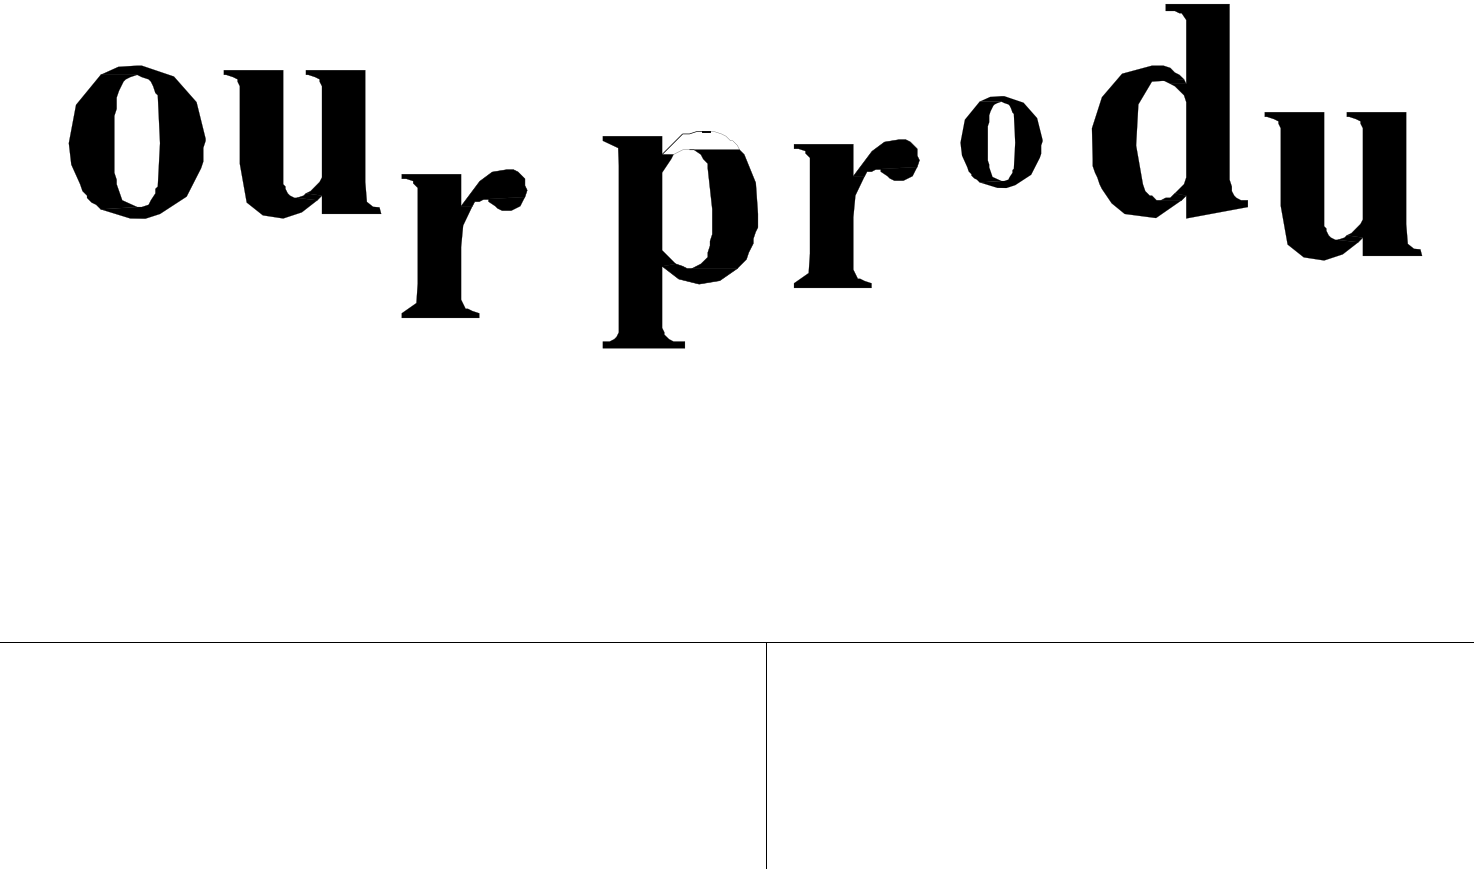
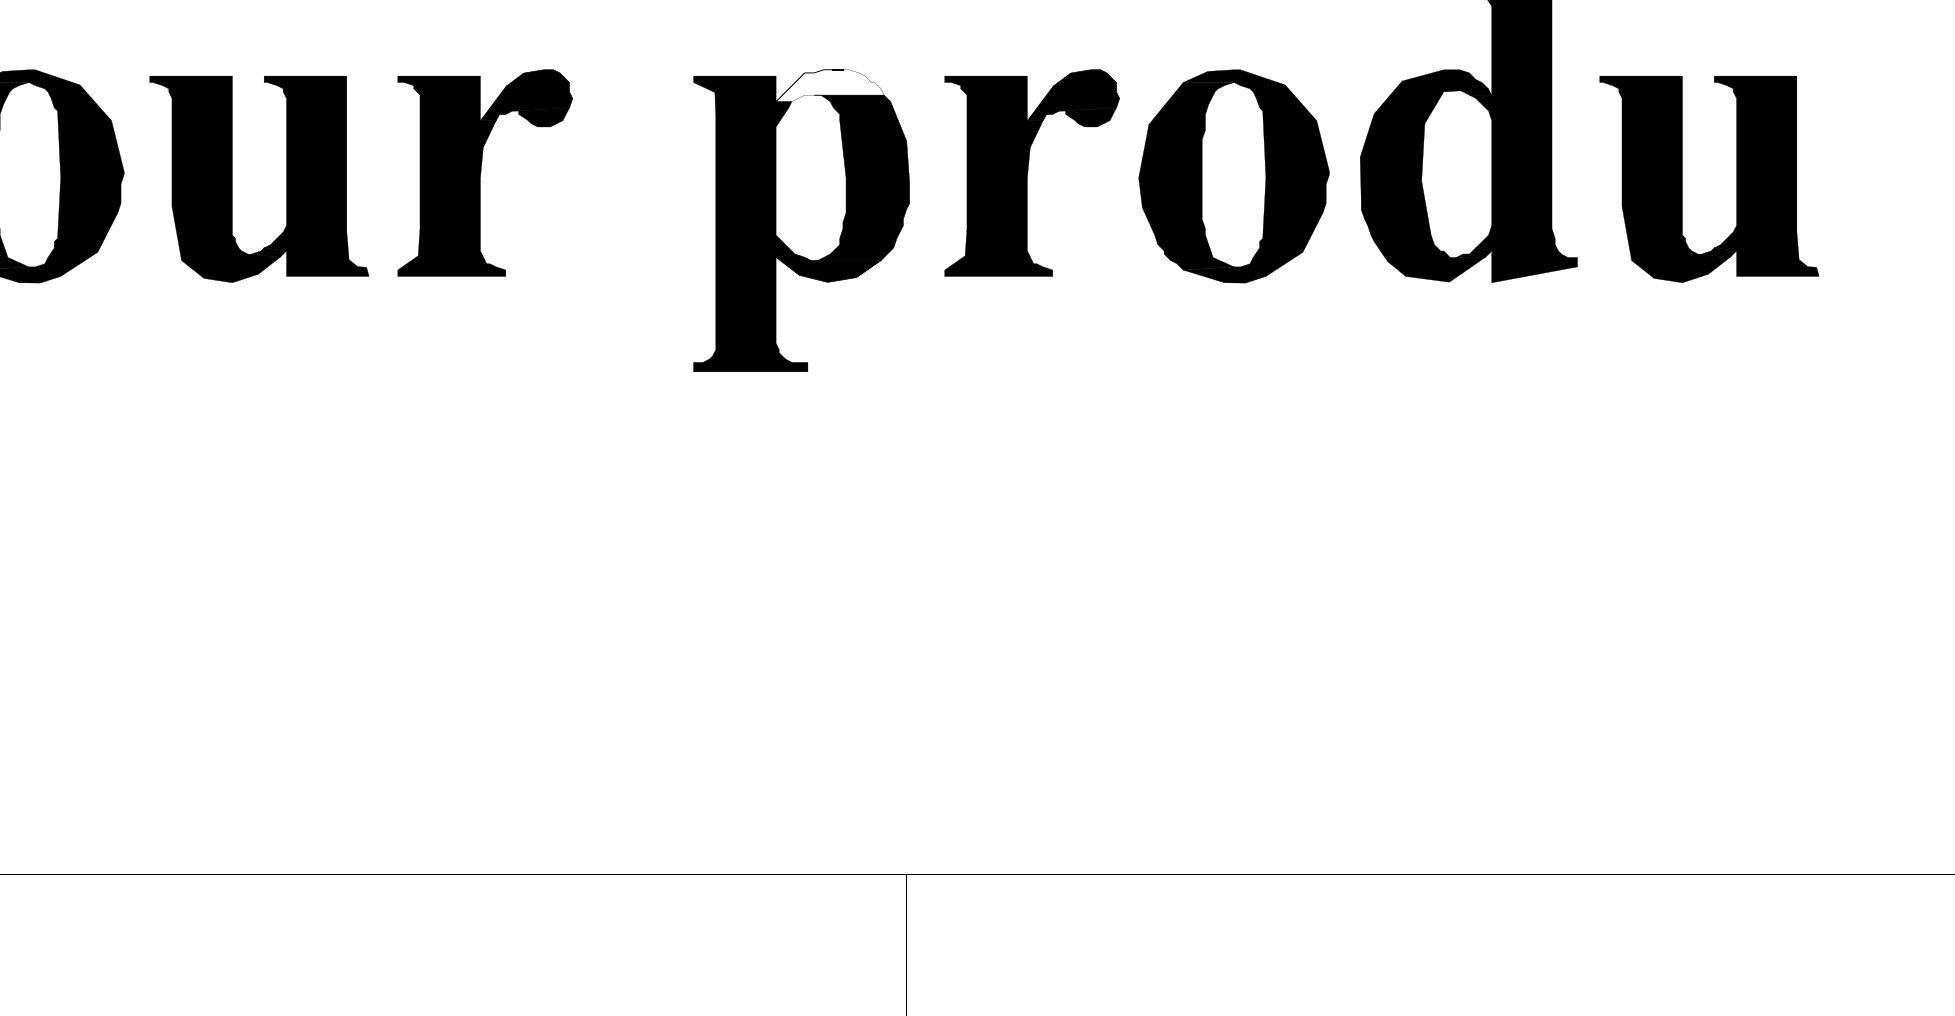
part: (1001, 141) -> (1234, 175), size x1.67
part: (1324, 186) -> (1683, 179), moved
part: (856, 213) -> (1031, 172), moved
part: (679, 239) -> (800, 220), moved
part: (464, 243) -> (485, 172), moved

